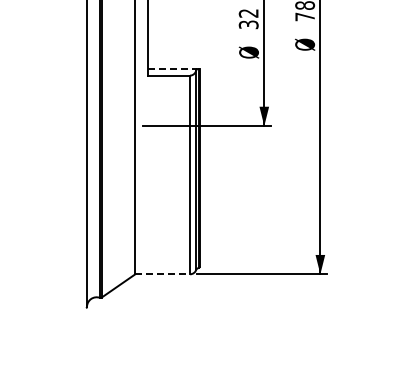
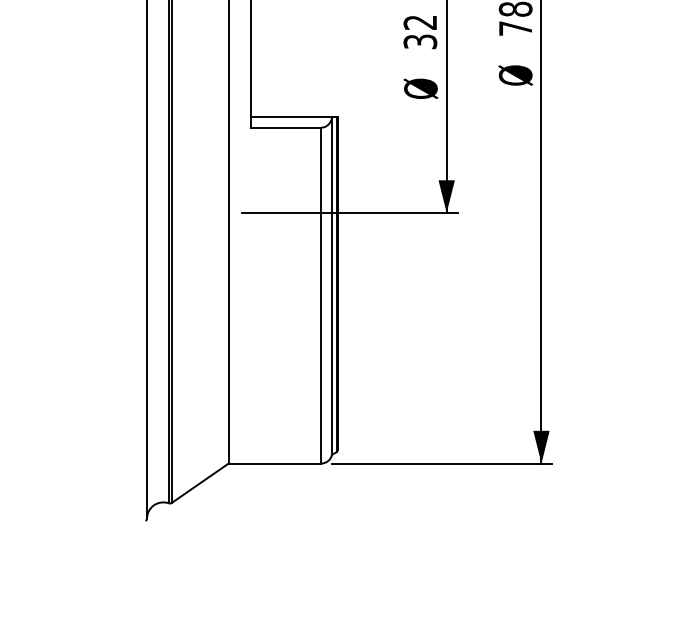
line: (173, 69) -> (293, 117), dashed -> solid
line: (163, 274) -> (276, 463), dashed -> solid

